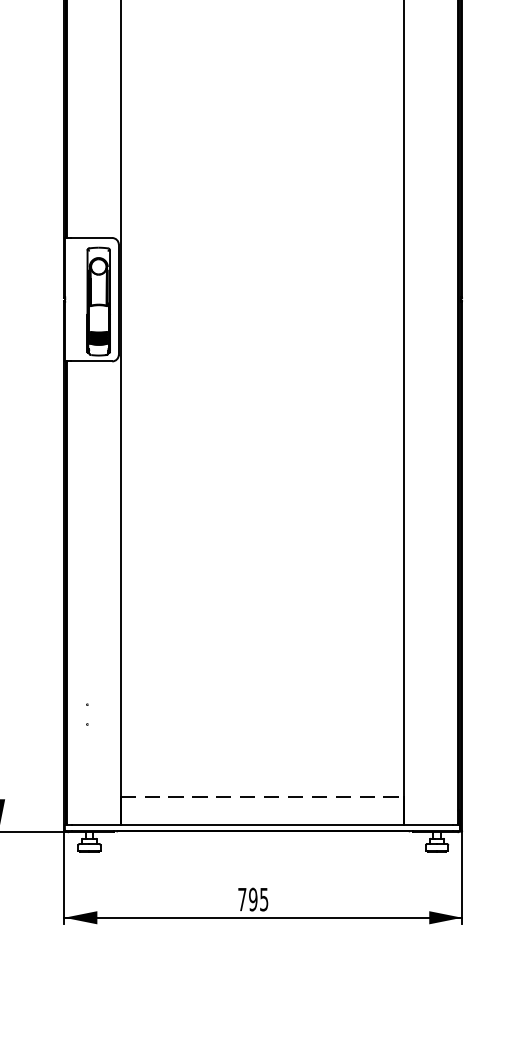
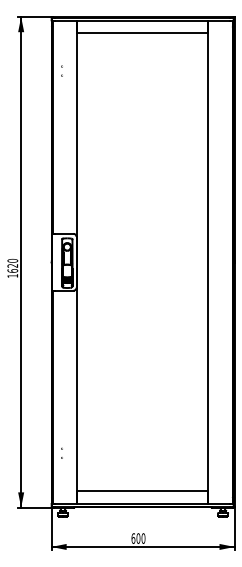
line: (264, 797) -> (143, 491), dashed -> solid
text: (253, 899) -> (138, 538), 795 -> 600

